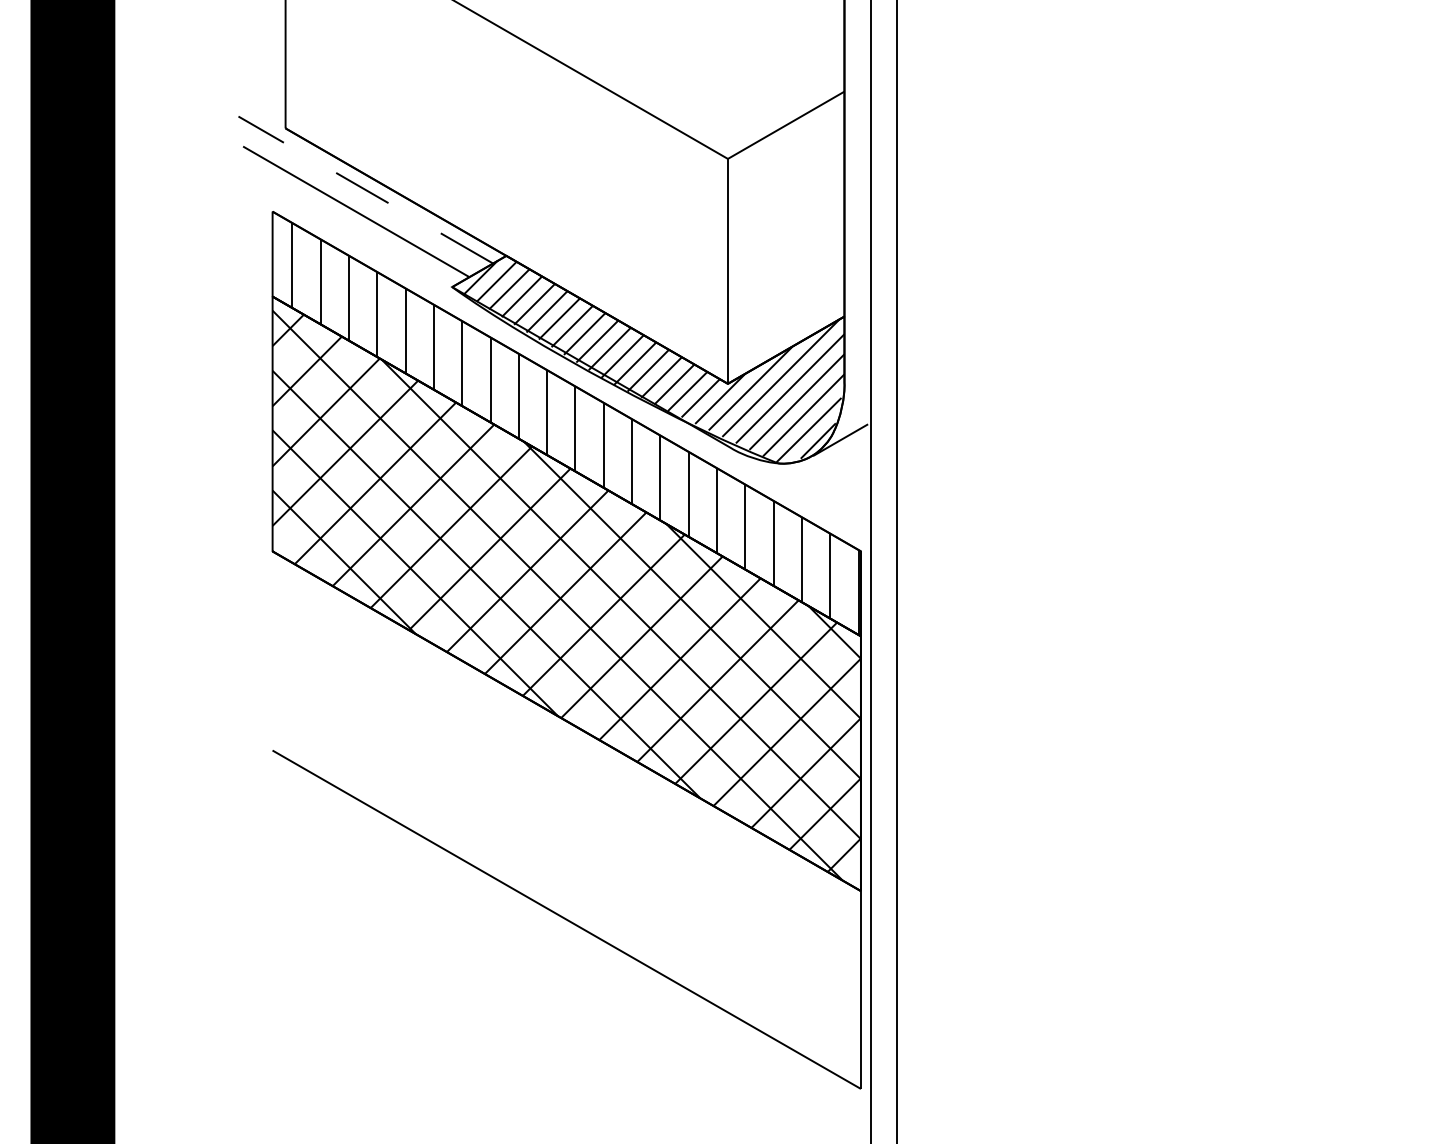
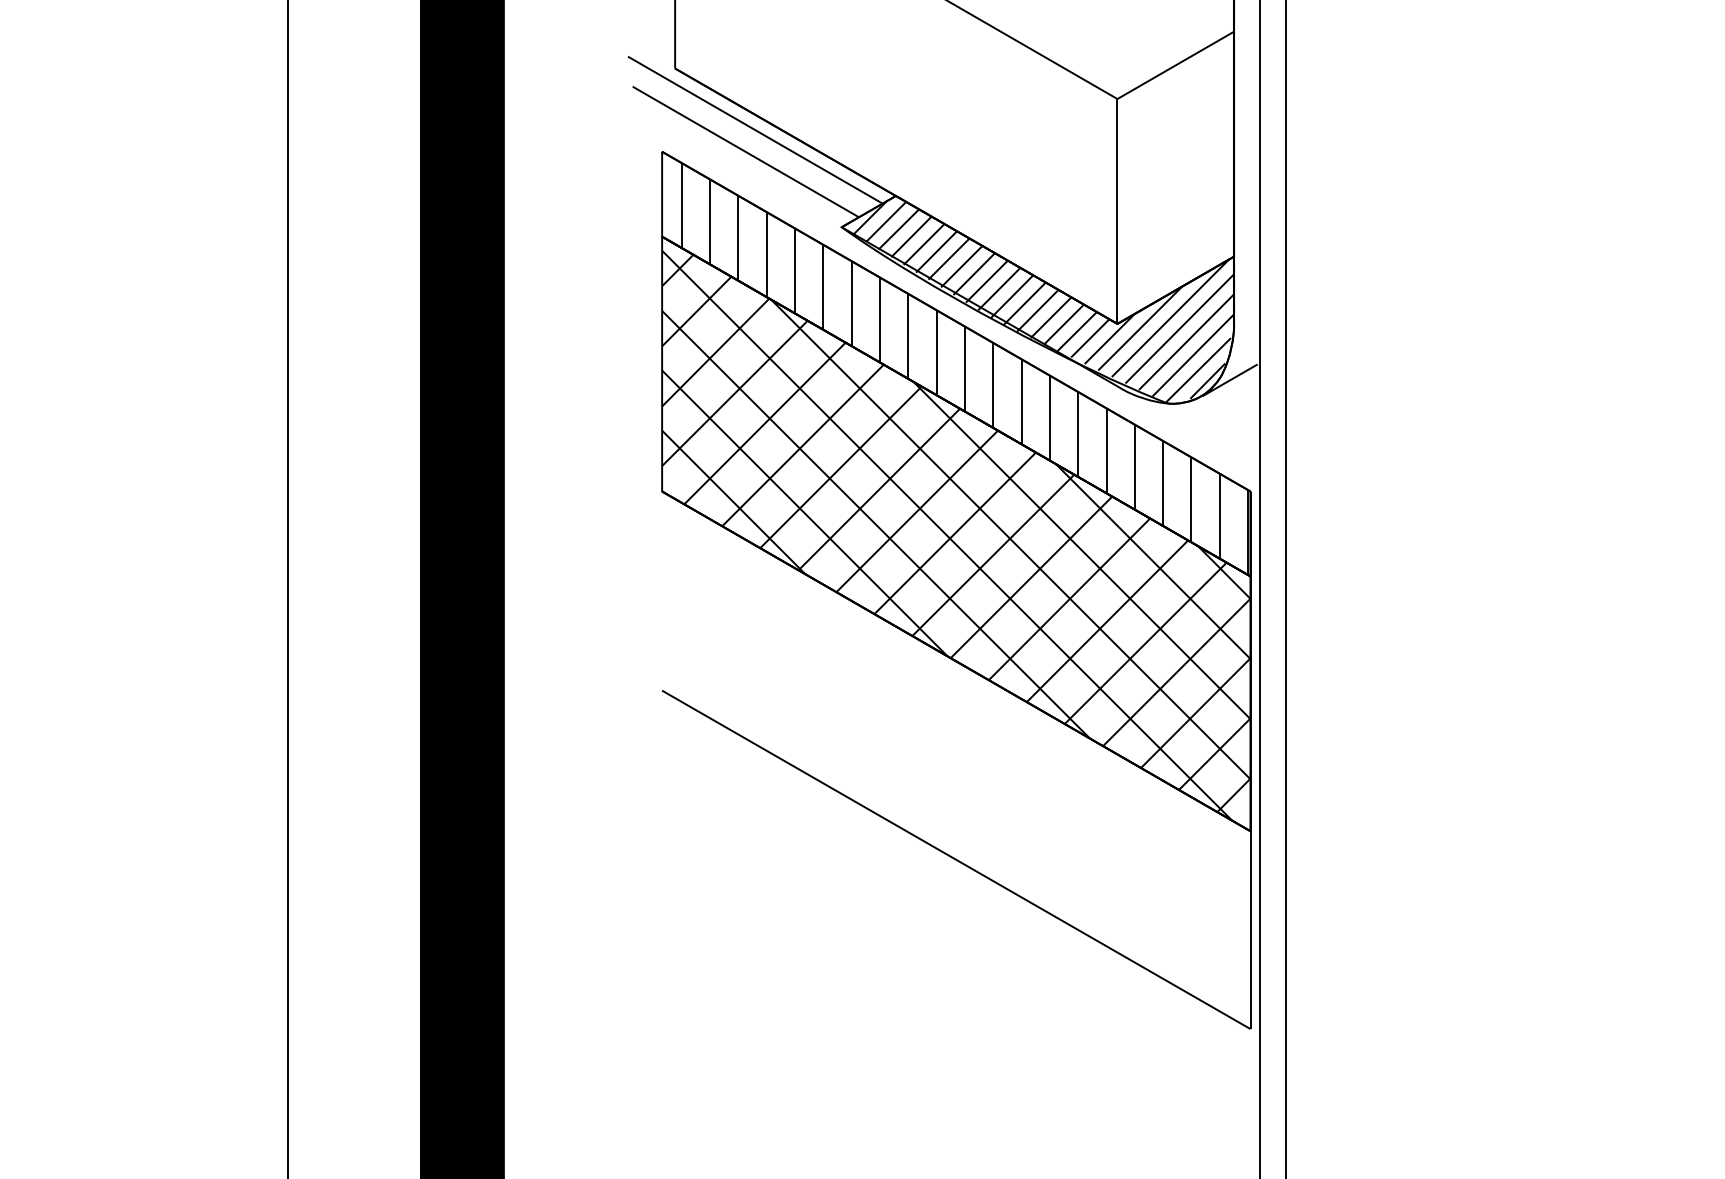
line: (364, 189) -> (754, 129), dashed -> solid

